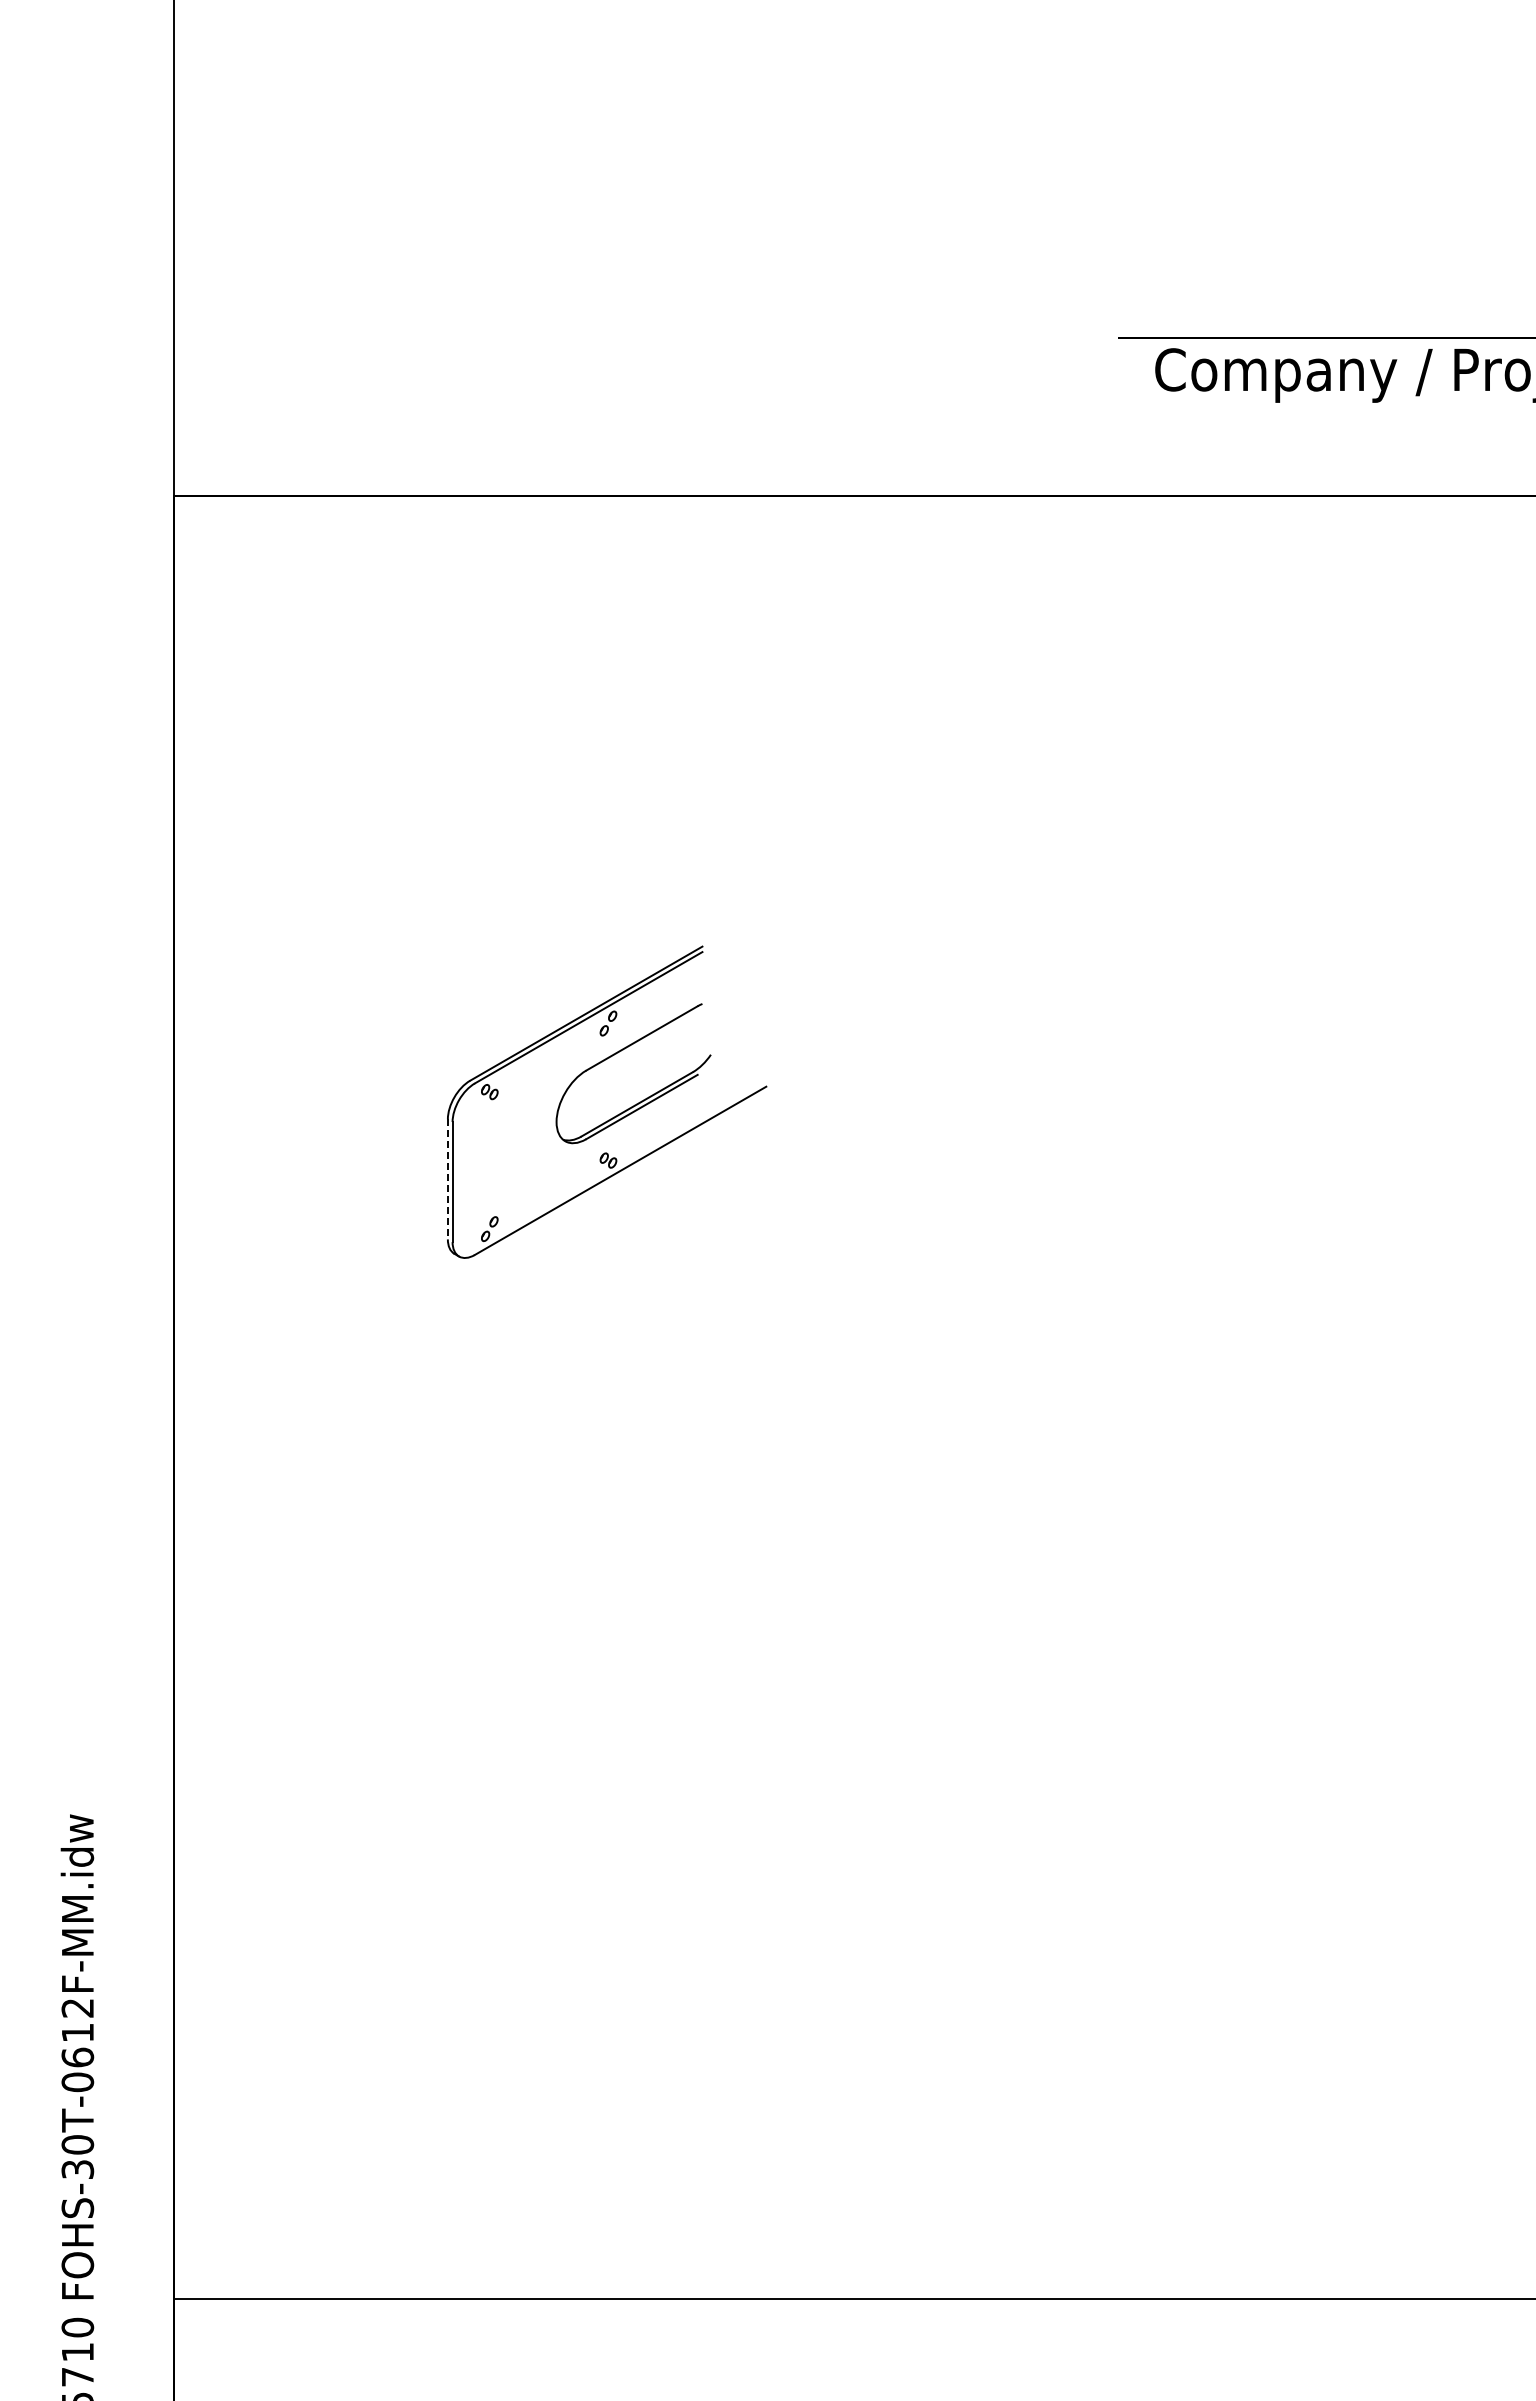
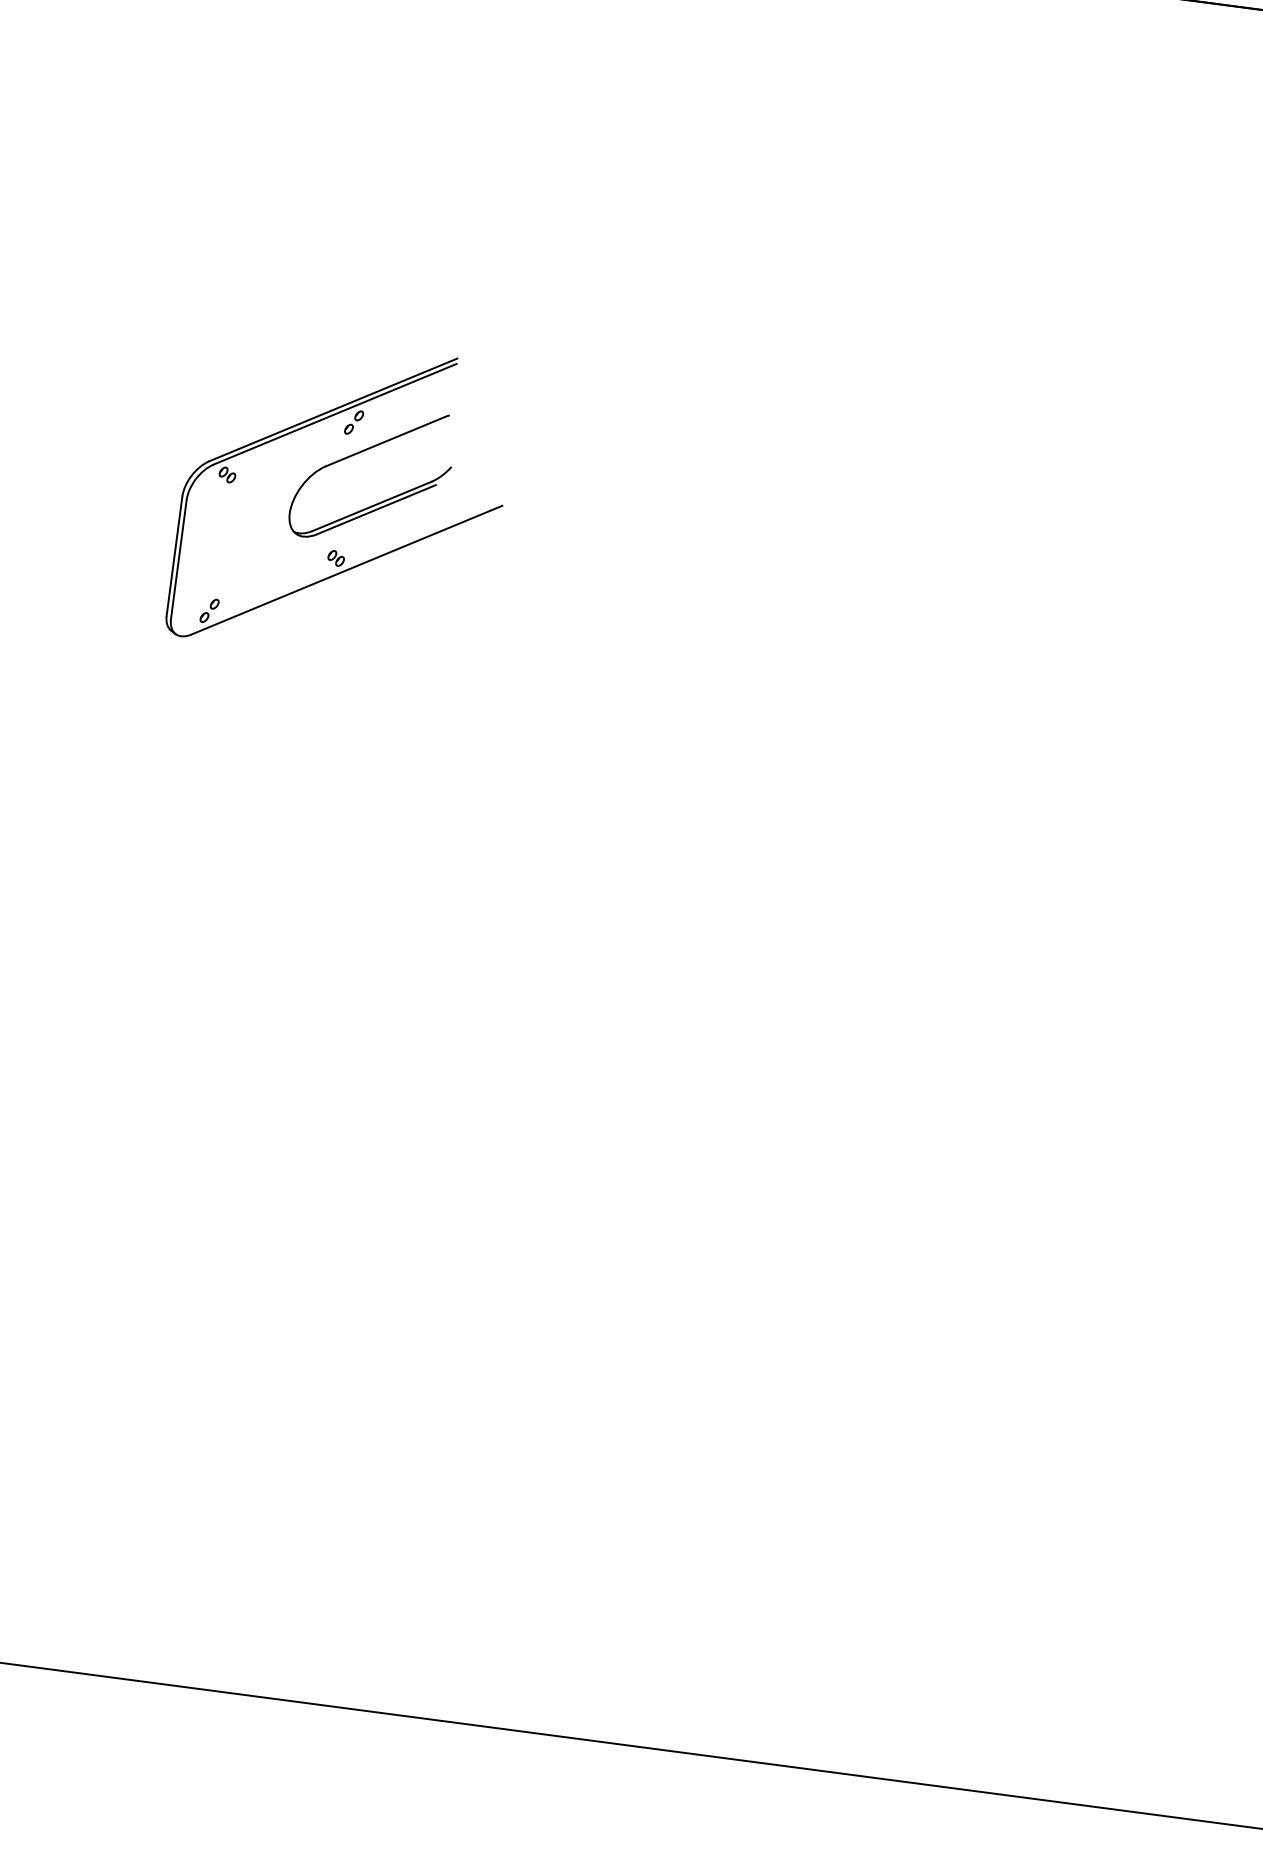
line: (447, 1179) -> (174, 556), dashed -> solid

